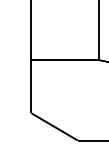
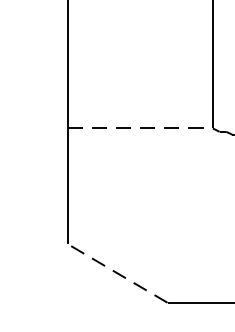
line: (65, 59) -> (141, 128), solid -> dashed
line: (54, 126) -> (117, 272), solid -> dashed

